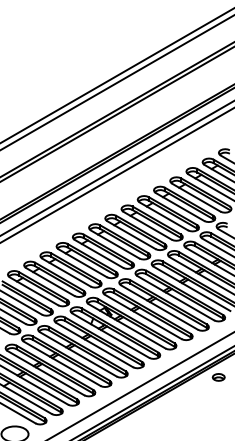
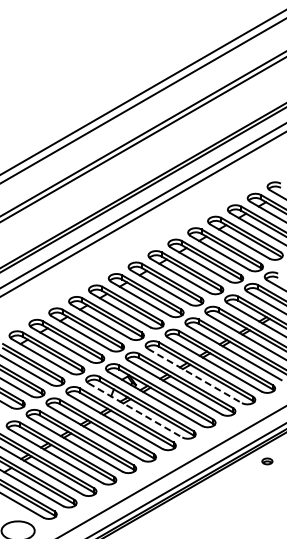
line: (160, 307) -> (195, 376), solid -> dashed
line: (110, 335) -> (135, 410), solid -> dashed
part: (218, 377) -> (267, 461), size x0.7

